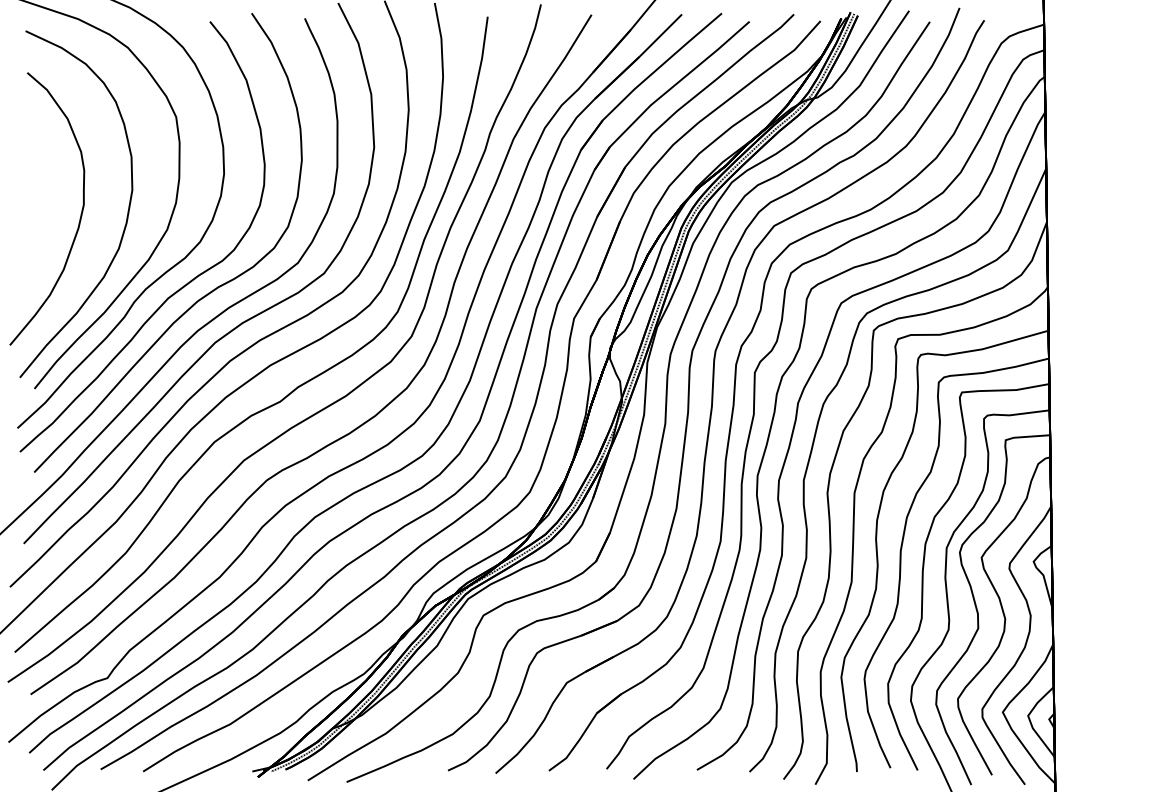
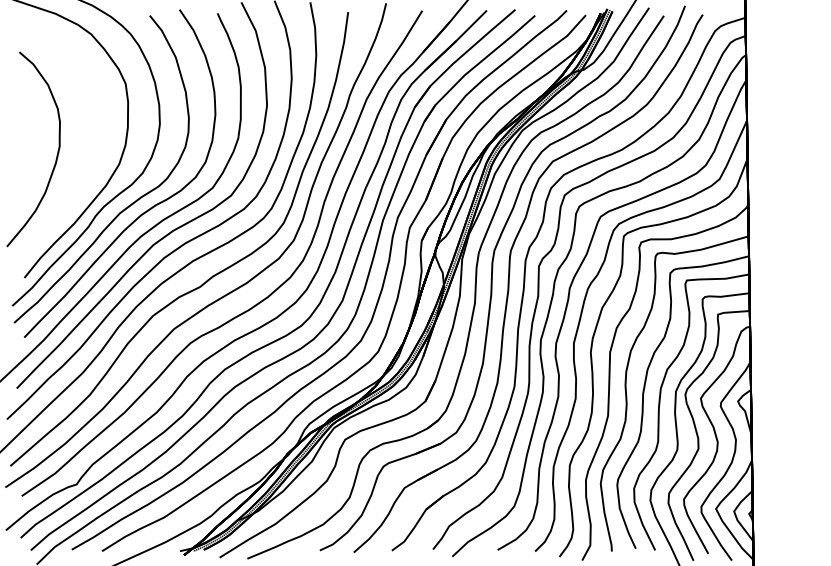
curve: (127, 210) -> (90, 150), removed

